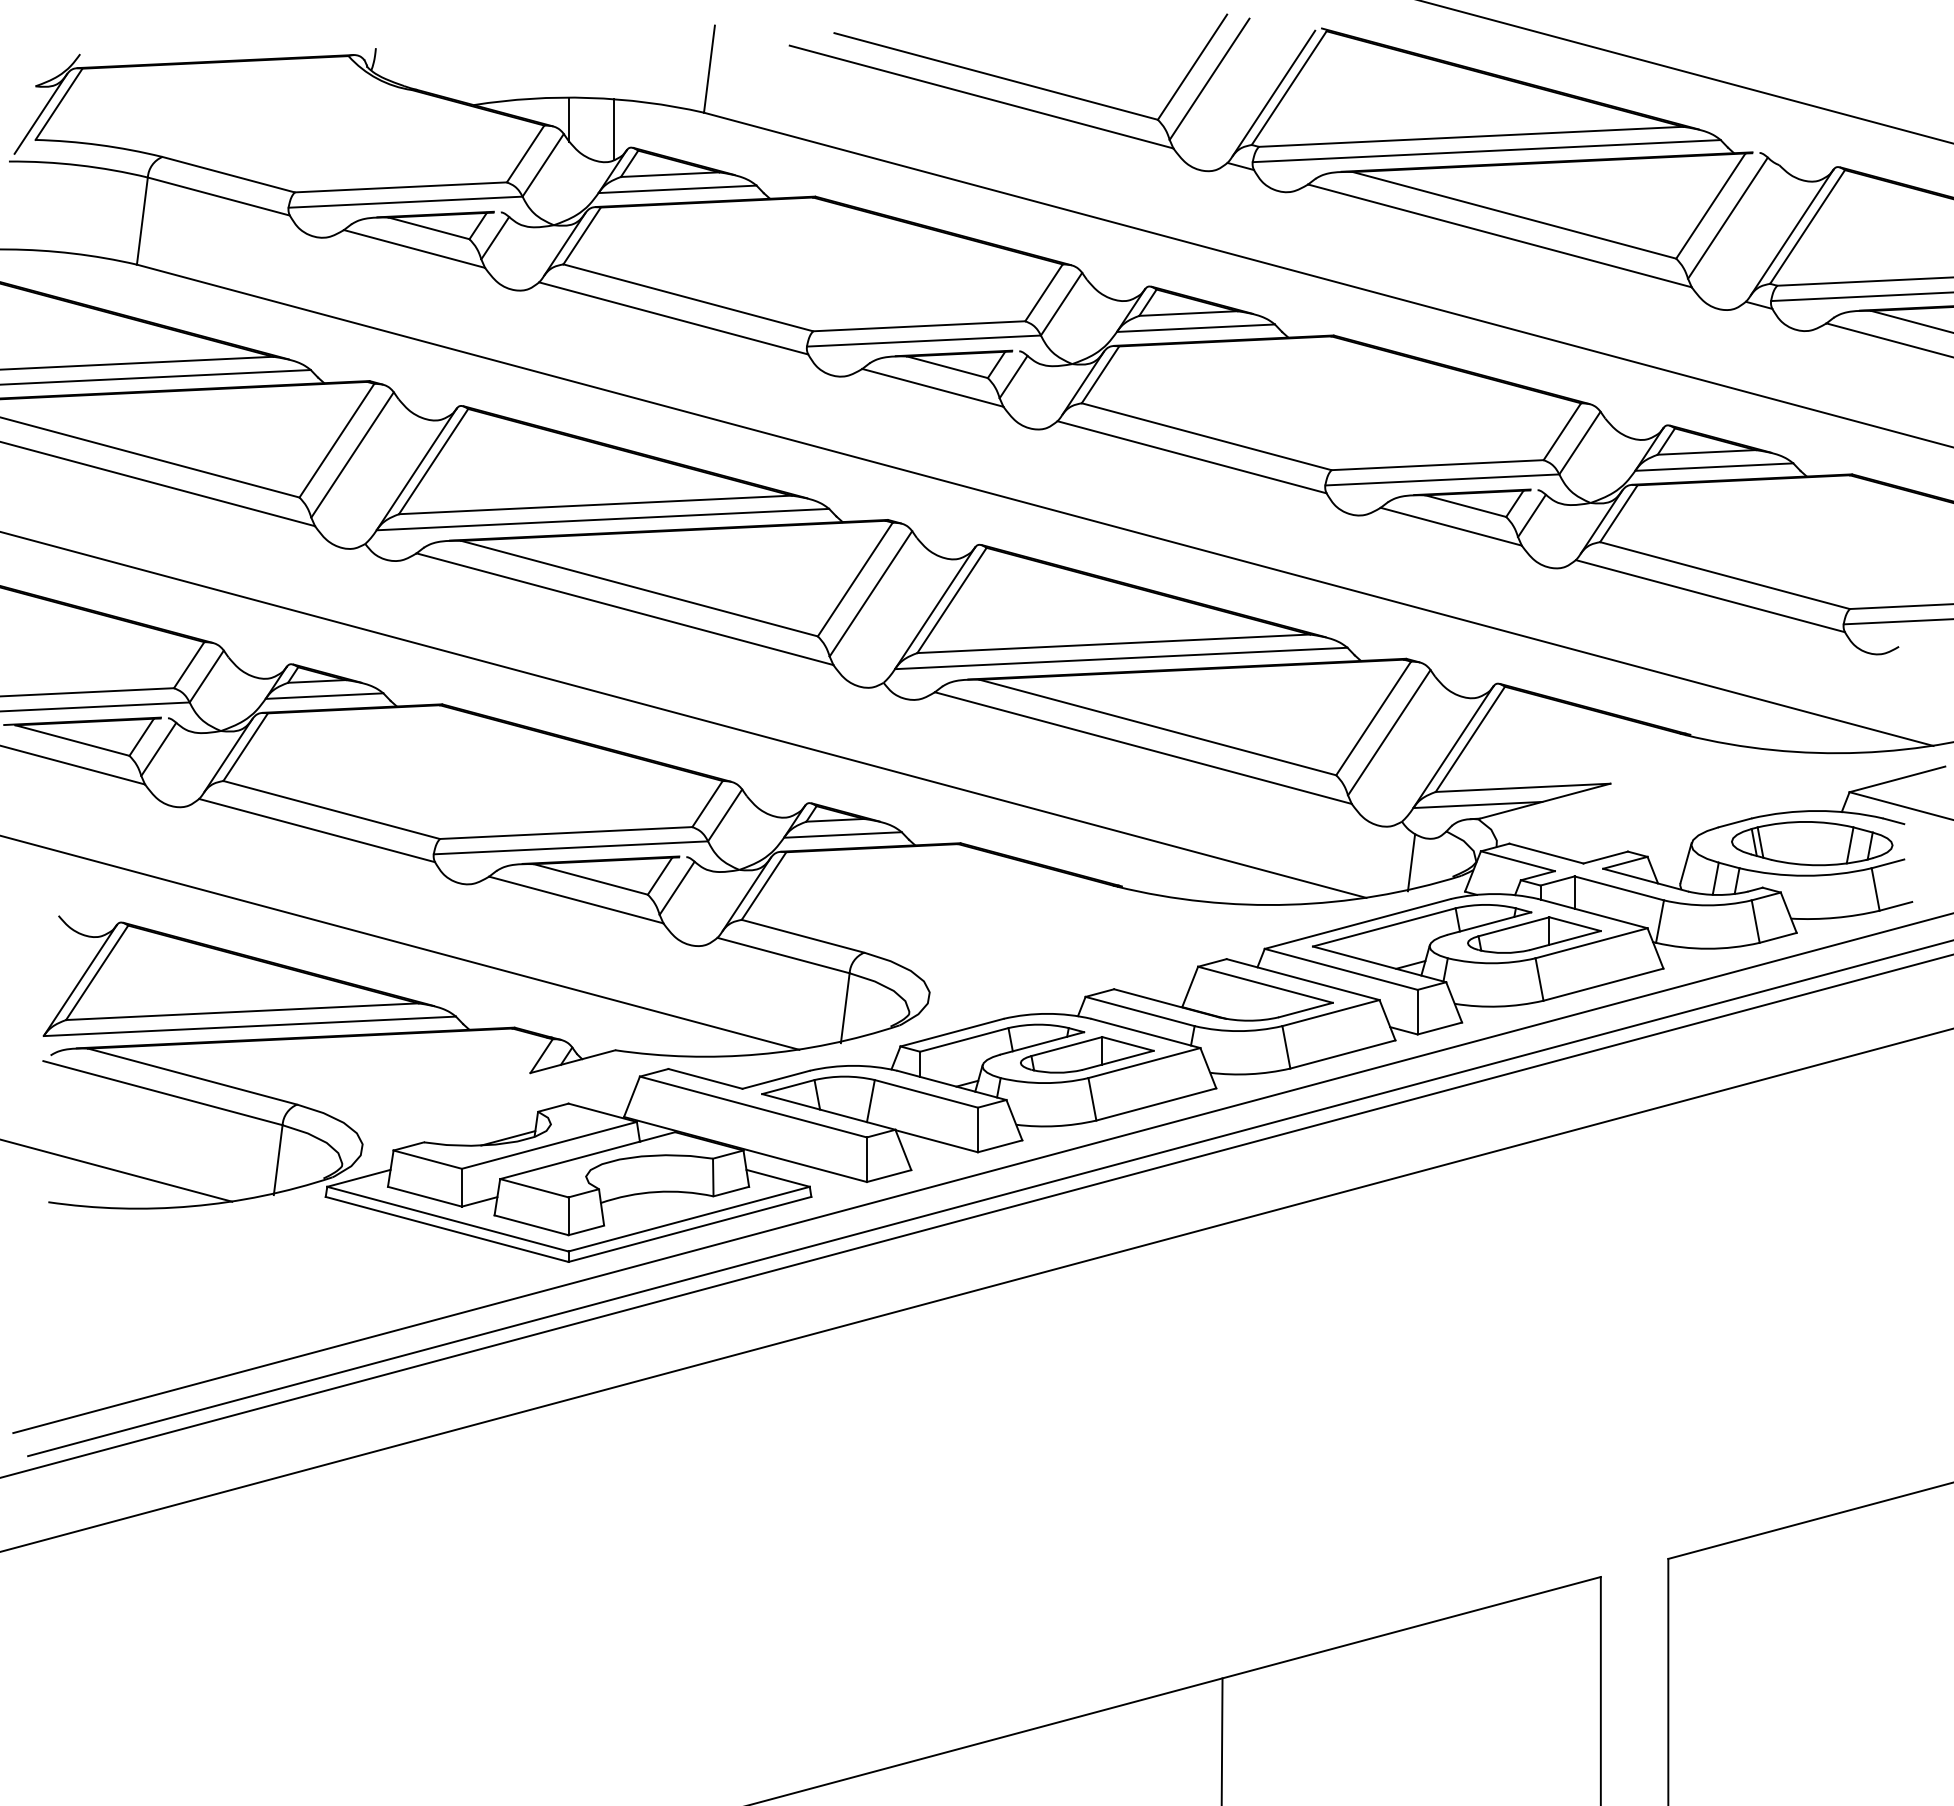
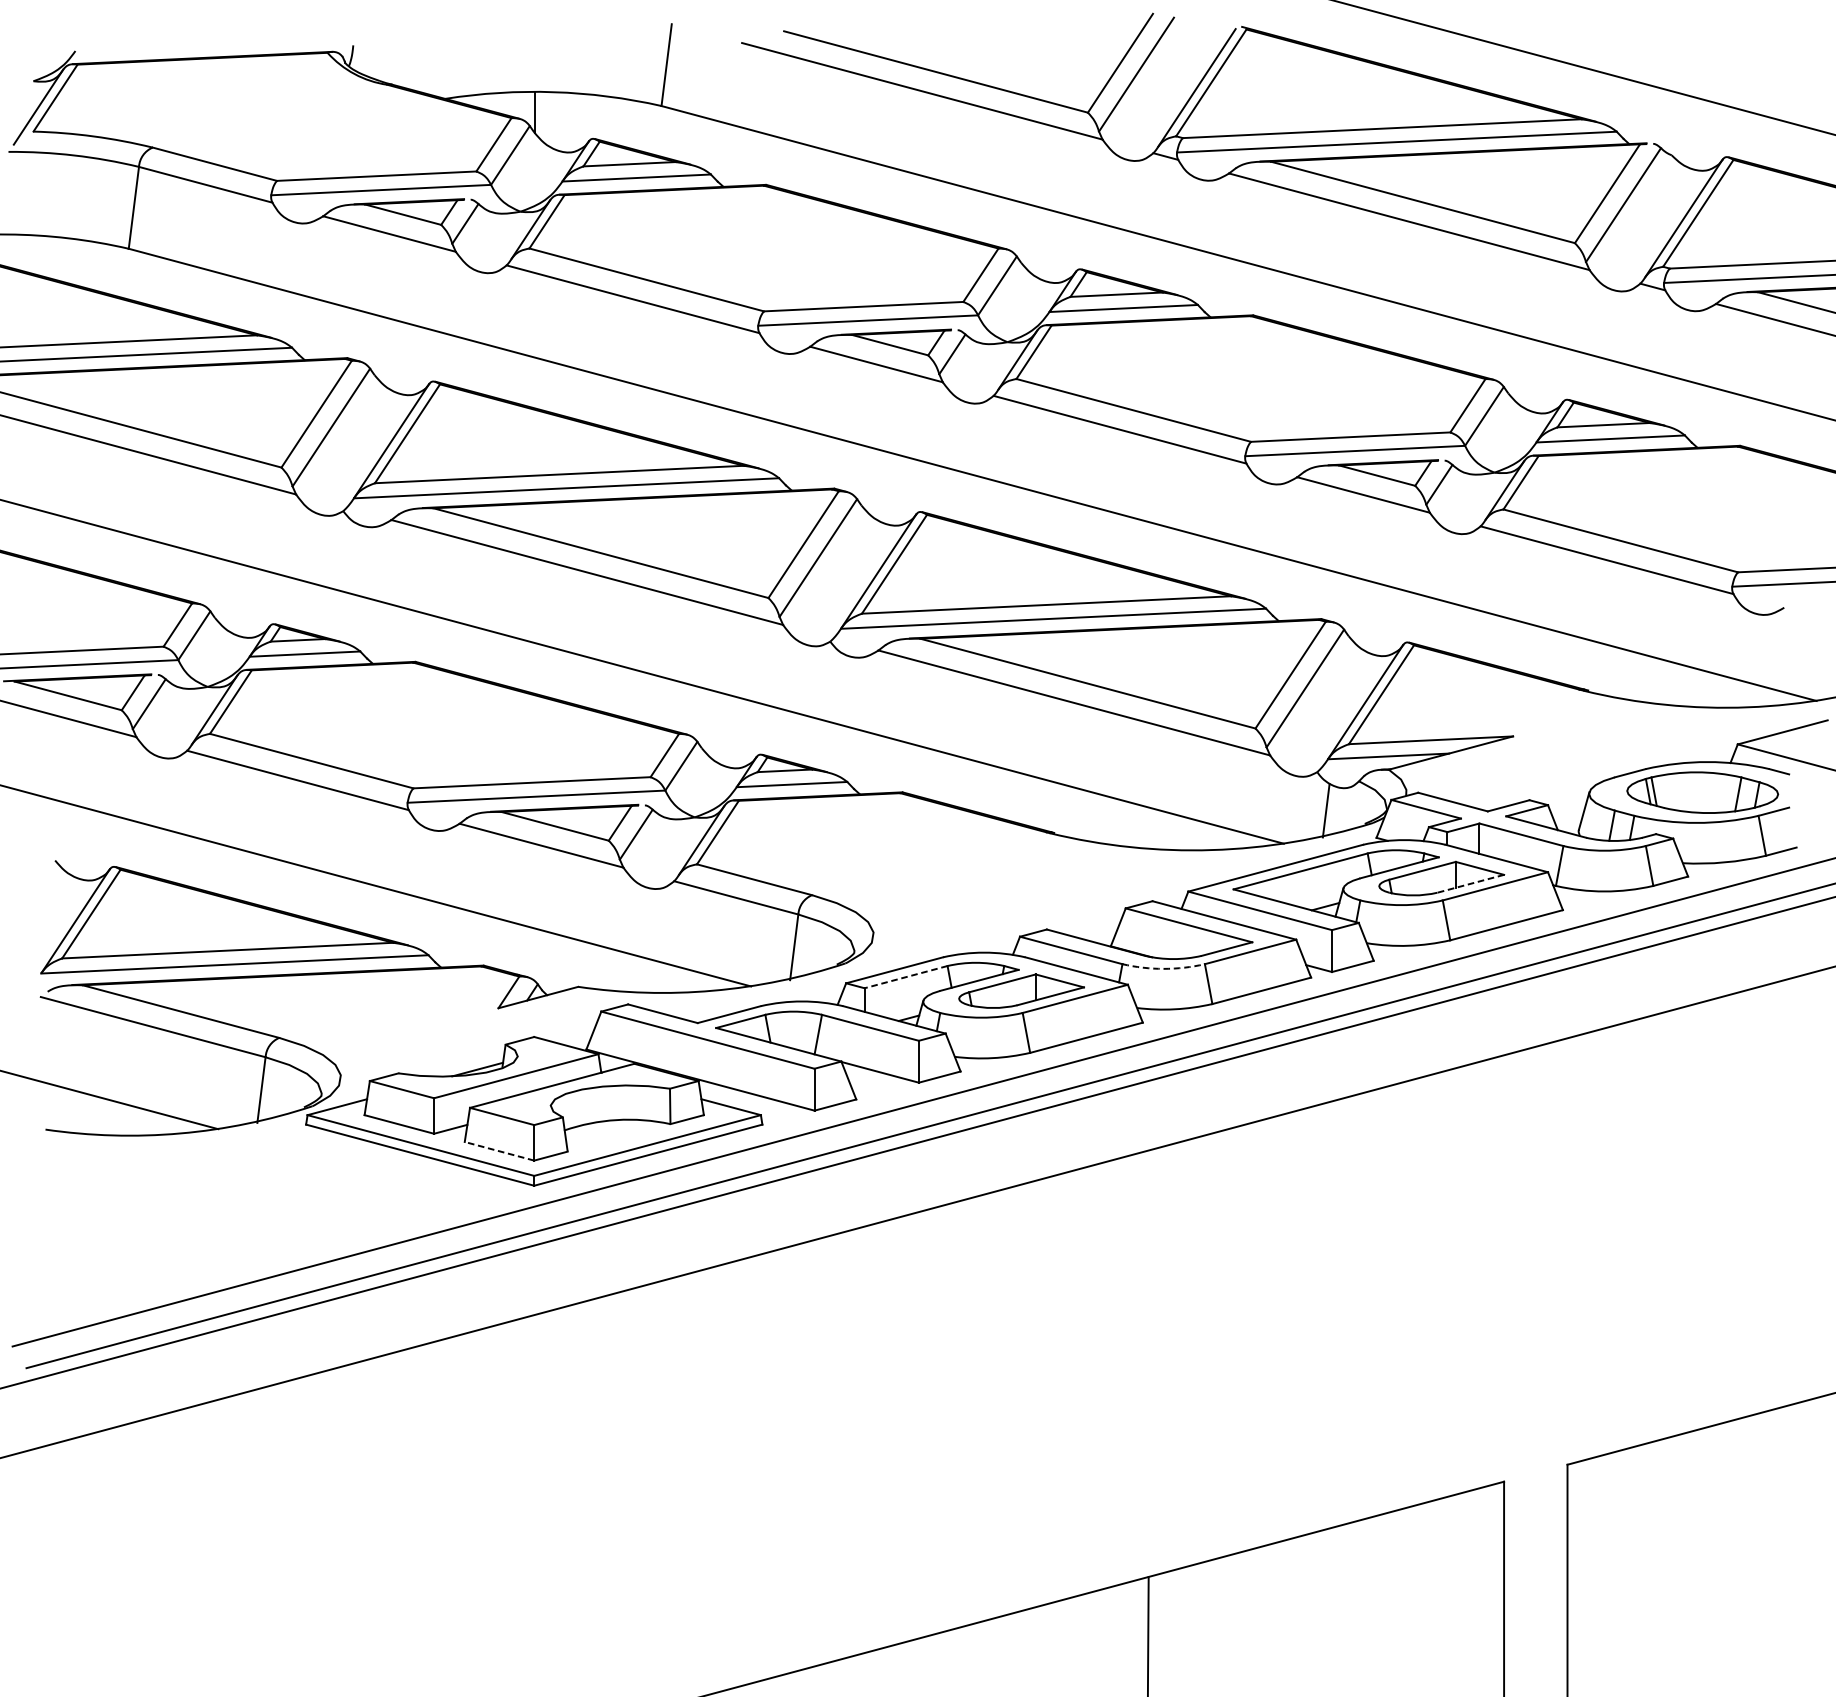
line: (613, 129) -> (576, 121), removed
line: (1565, 940) -> (1470, 883), solid -> dashed
arc: (1238, 1031) -> (1163, 969), solid -> dashed
line: (964, 1039) -> (906, 976), solid -> dashed
line: (531, 1225) -> (499, 1151), solid -> dashed

